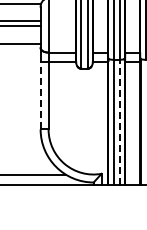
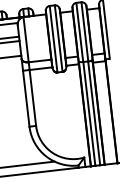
line: (40, 95) -> (26, 98), dashed -> solid
line: (119, 122) -> (94, 113), dashed -> solid

